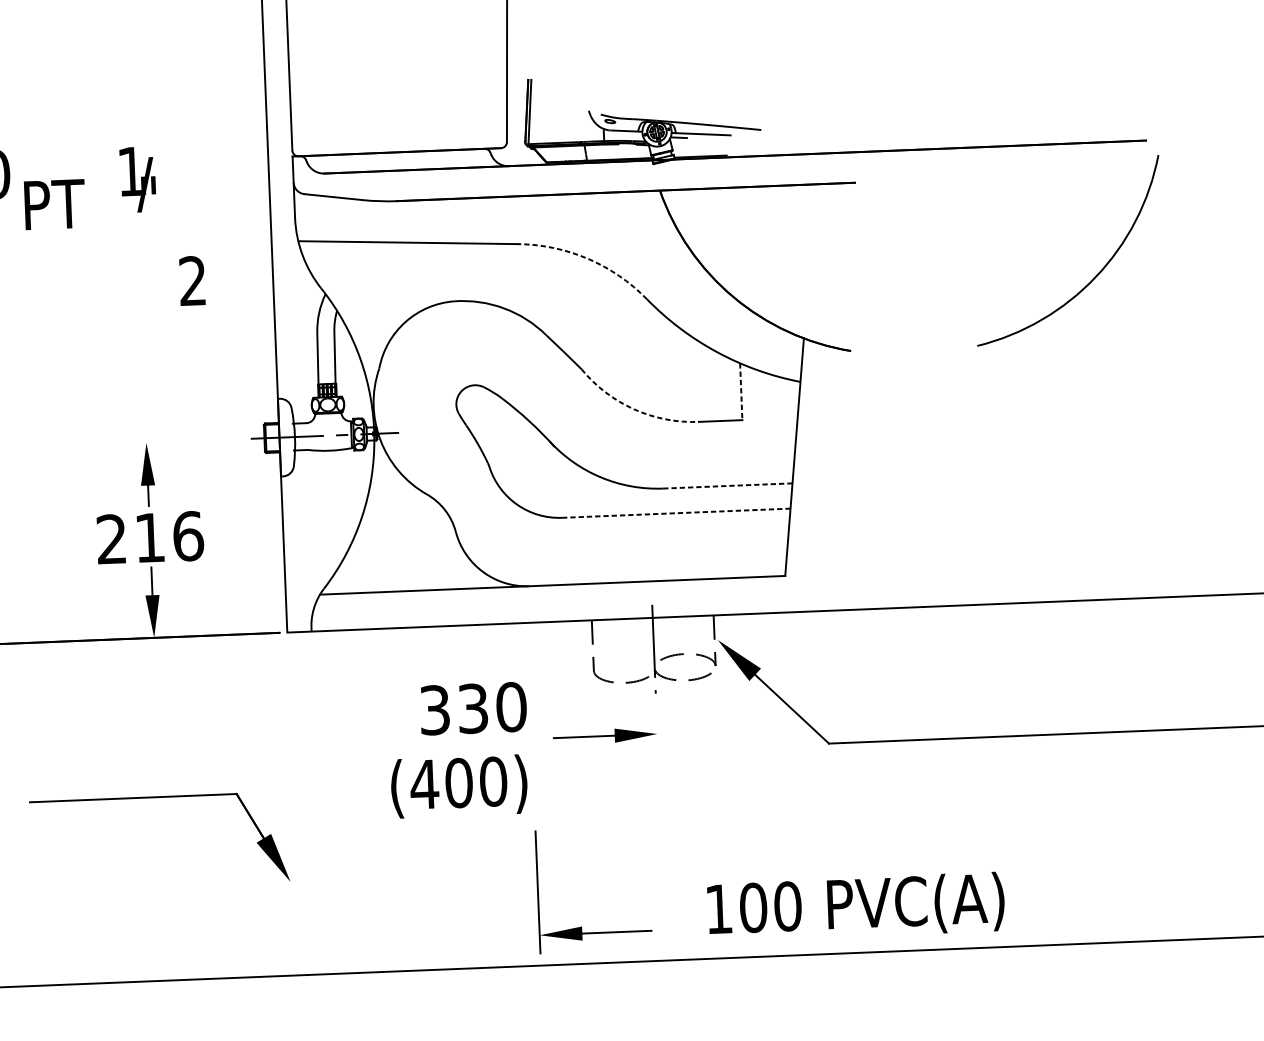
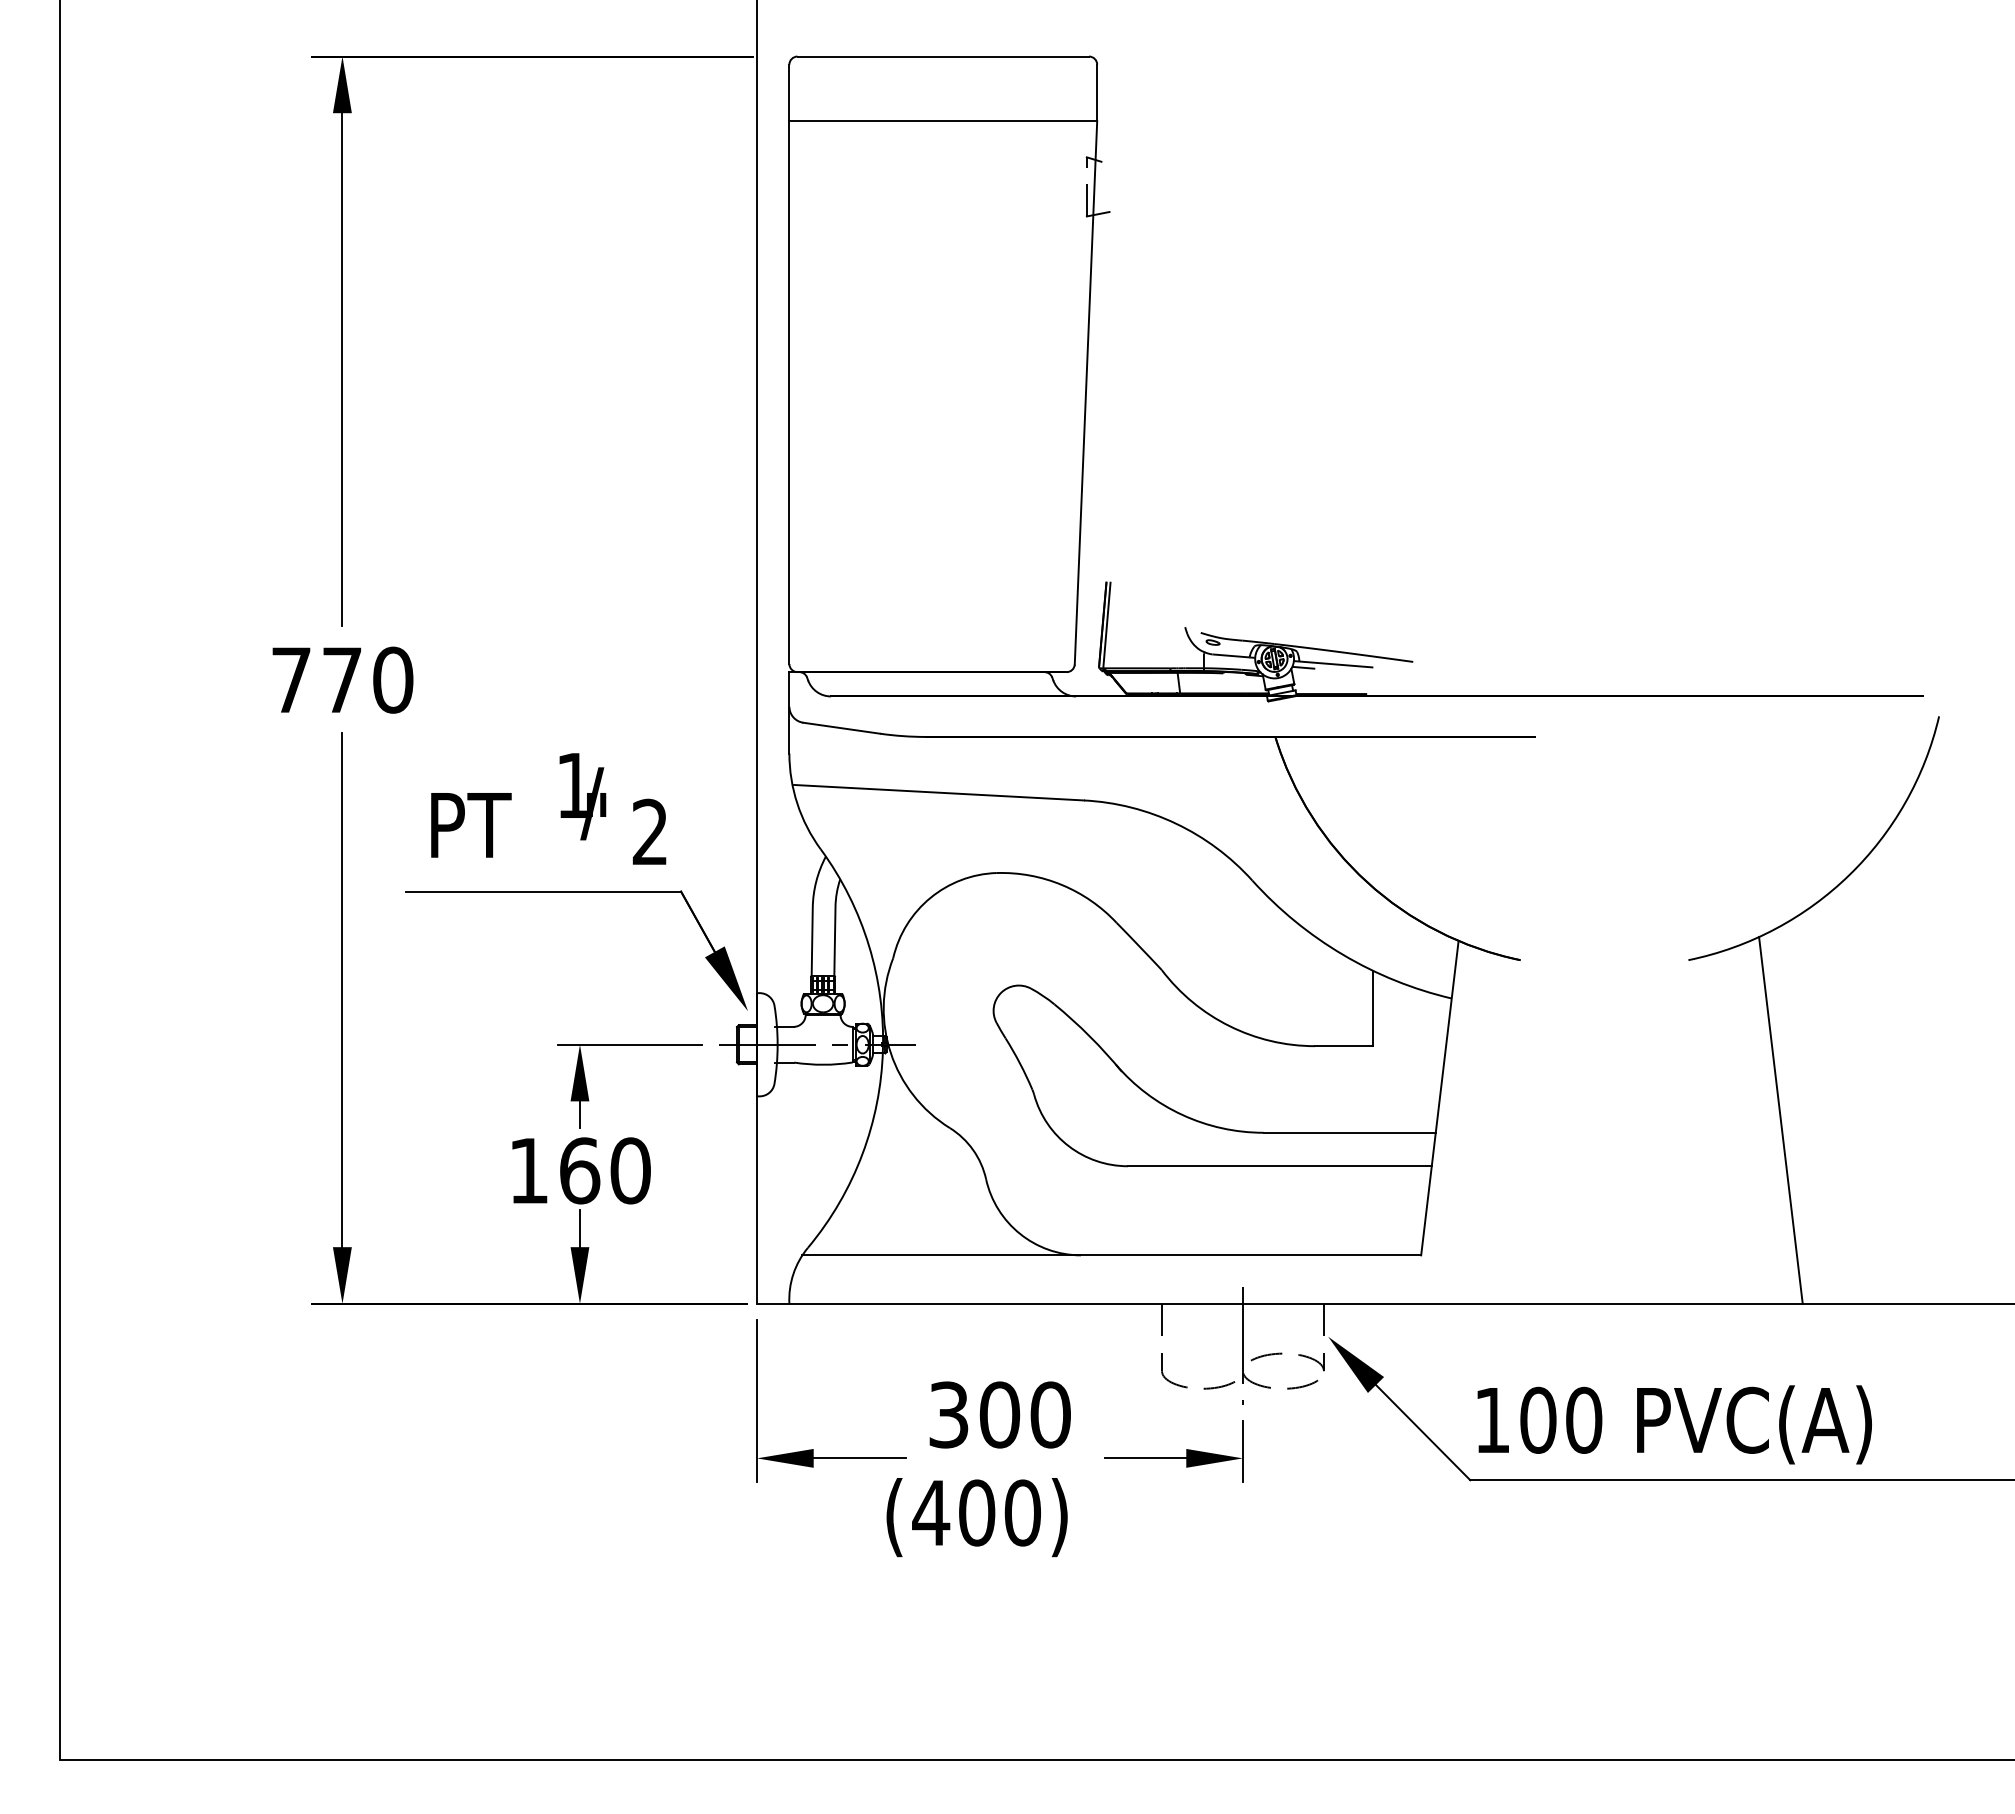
text: (89, 188) -> (518, 805), moved
arc: (588, 258) -> (1176, 823), dashed -> solid
line: (741, 391) -> (1372, 1008), dashed -> solid
arc: (634, 409) -> (1229, 1026), dashed -> solid
line: (183, 441) -> (629, 1044), added
line: (1051, 463) -> (1780, 1120), added
line: (728, 485) -> (1350, 1132), dashed -> solid
line: (676, 513) -> (1279, 1166), dashed -> solid
text: (150, 537) -> (580, 1170), 216 -> 160
text: (473, 708) -> (999, 1414), 330 -> 300
line: (656, 728) -> (1242, 1451), added
part: (158, 797) -> (576, 892), moved
text: (856, 906) -> (1674, 1424), moved
part: (581, 926) -> (813, 1449), moved

